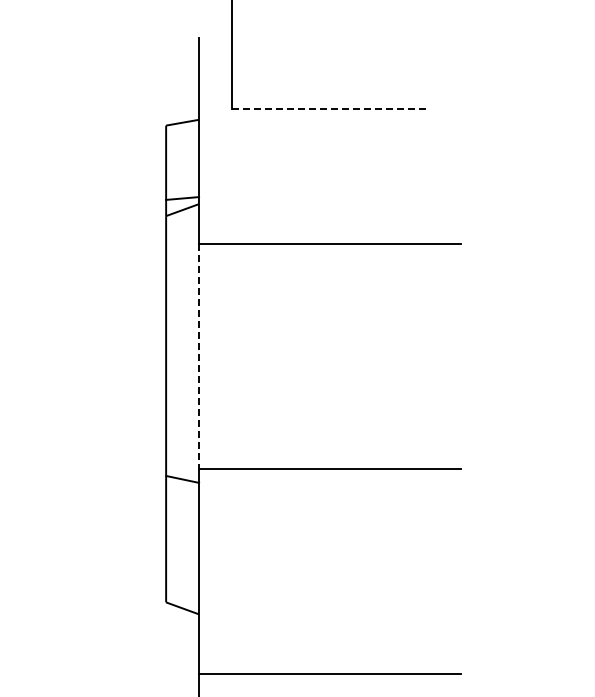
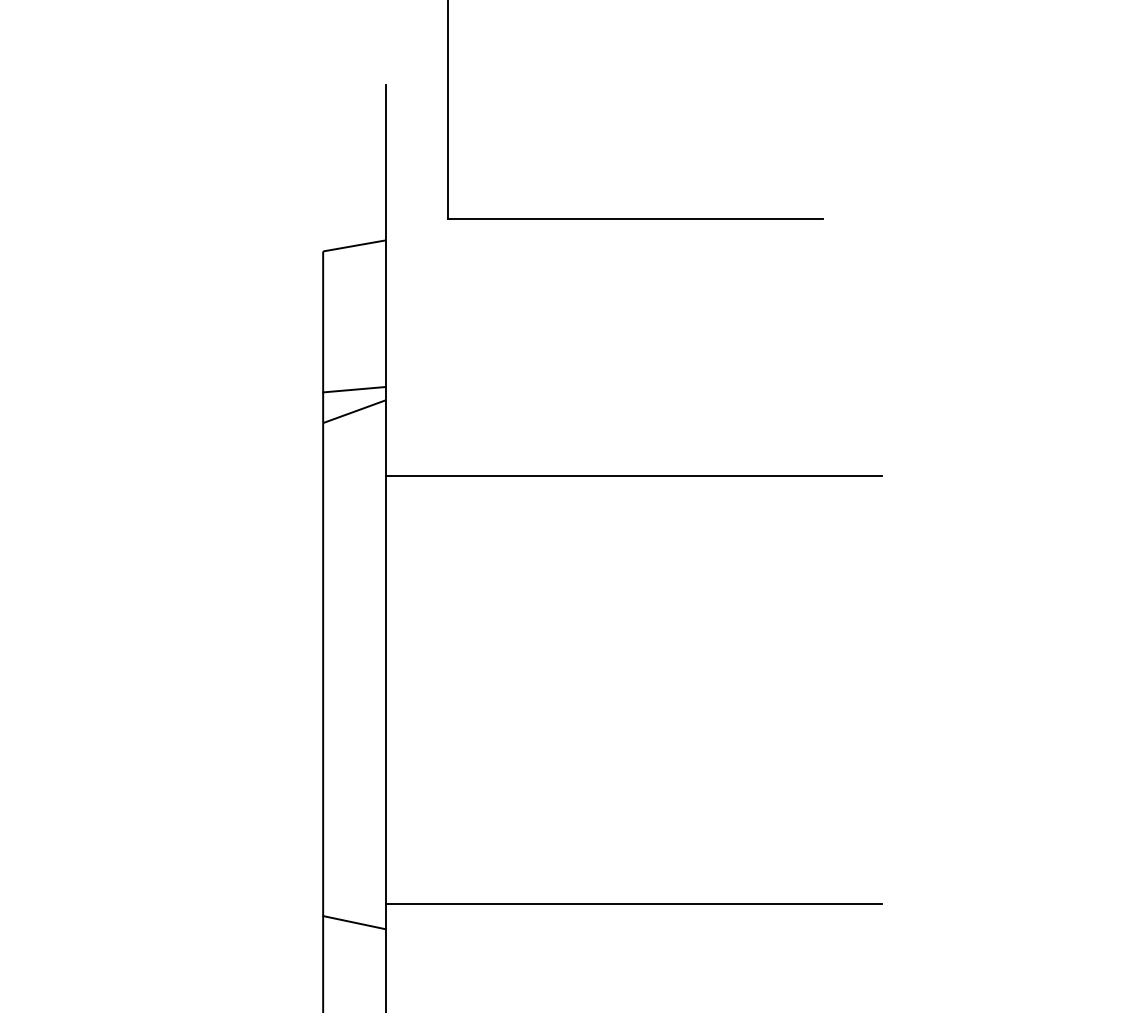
line: (330, 108) -> (634, 218), dashed -> solid
line: (199, 356) -> (386, 689), dashed -> solid

